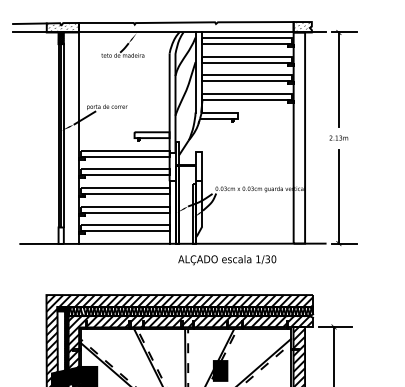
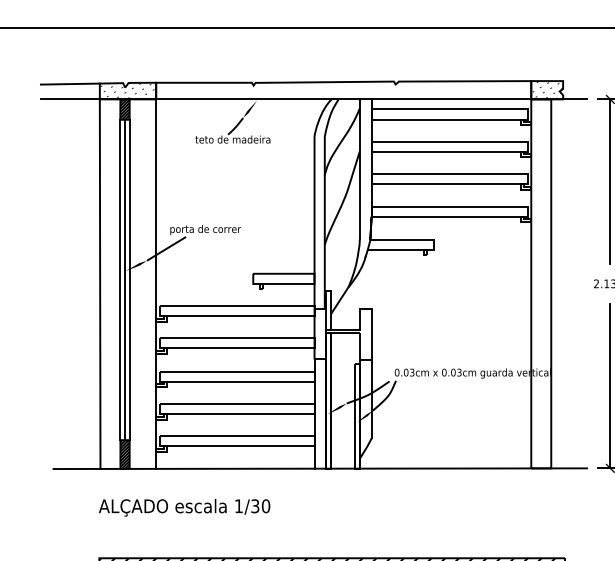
line: (46, 137) -> (99, 282), added
hatch: (60, 235) -> (123, 454), added
text: (227, 260) -> (184, 508), moved

